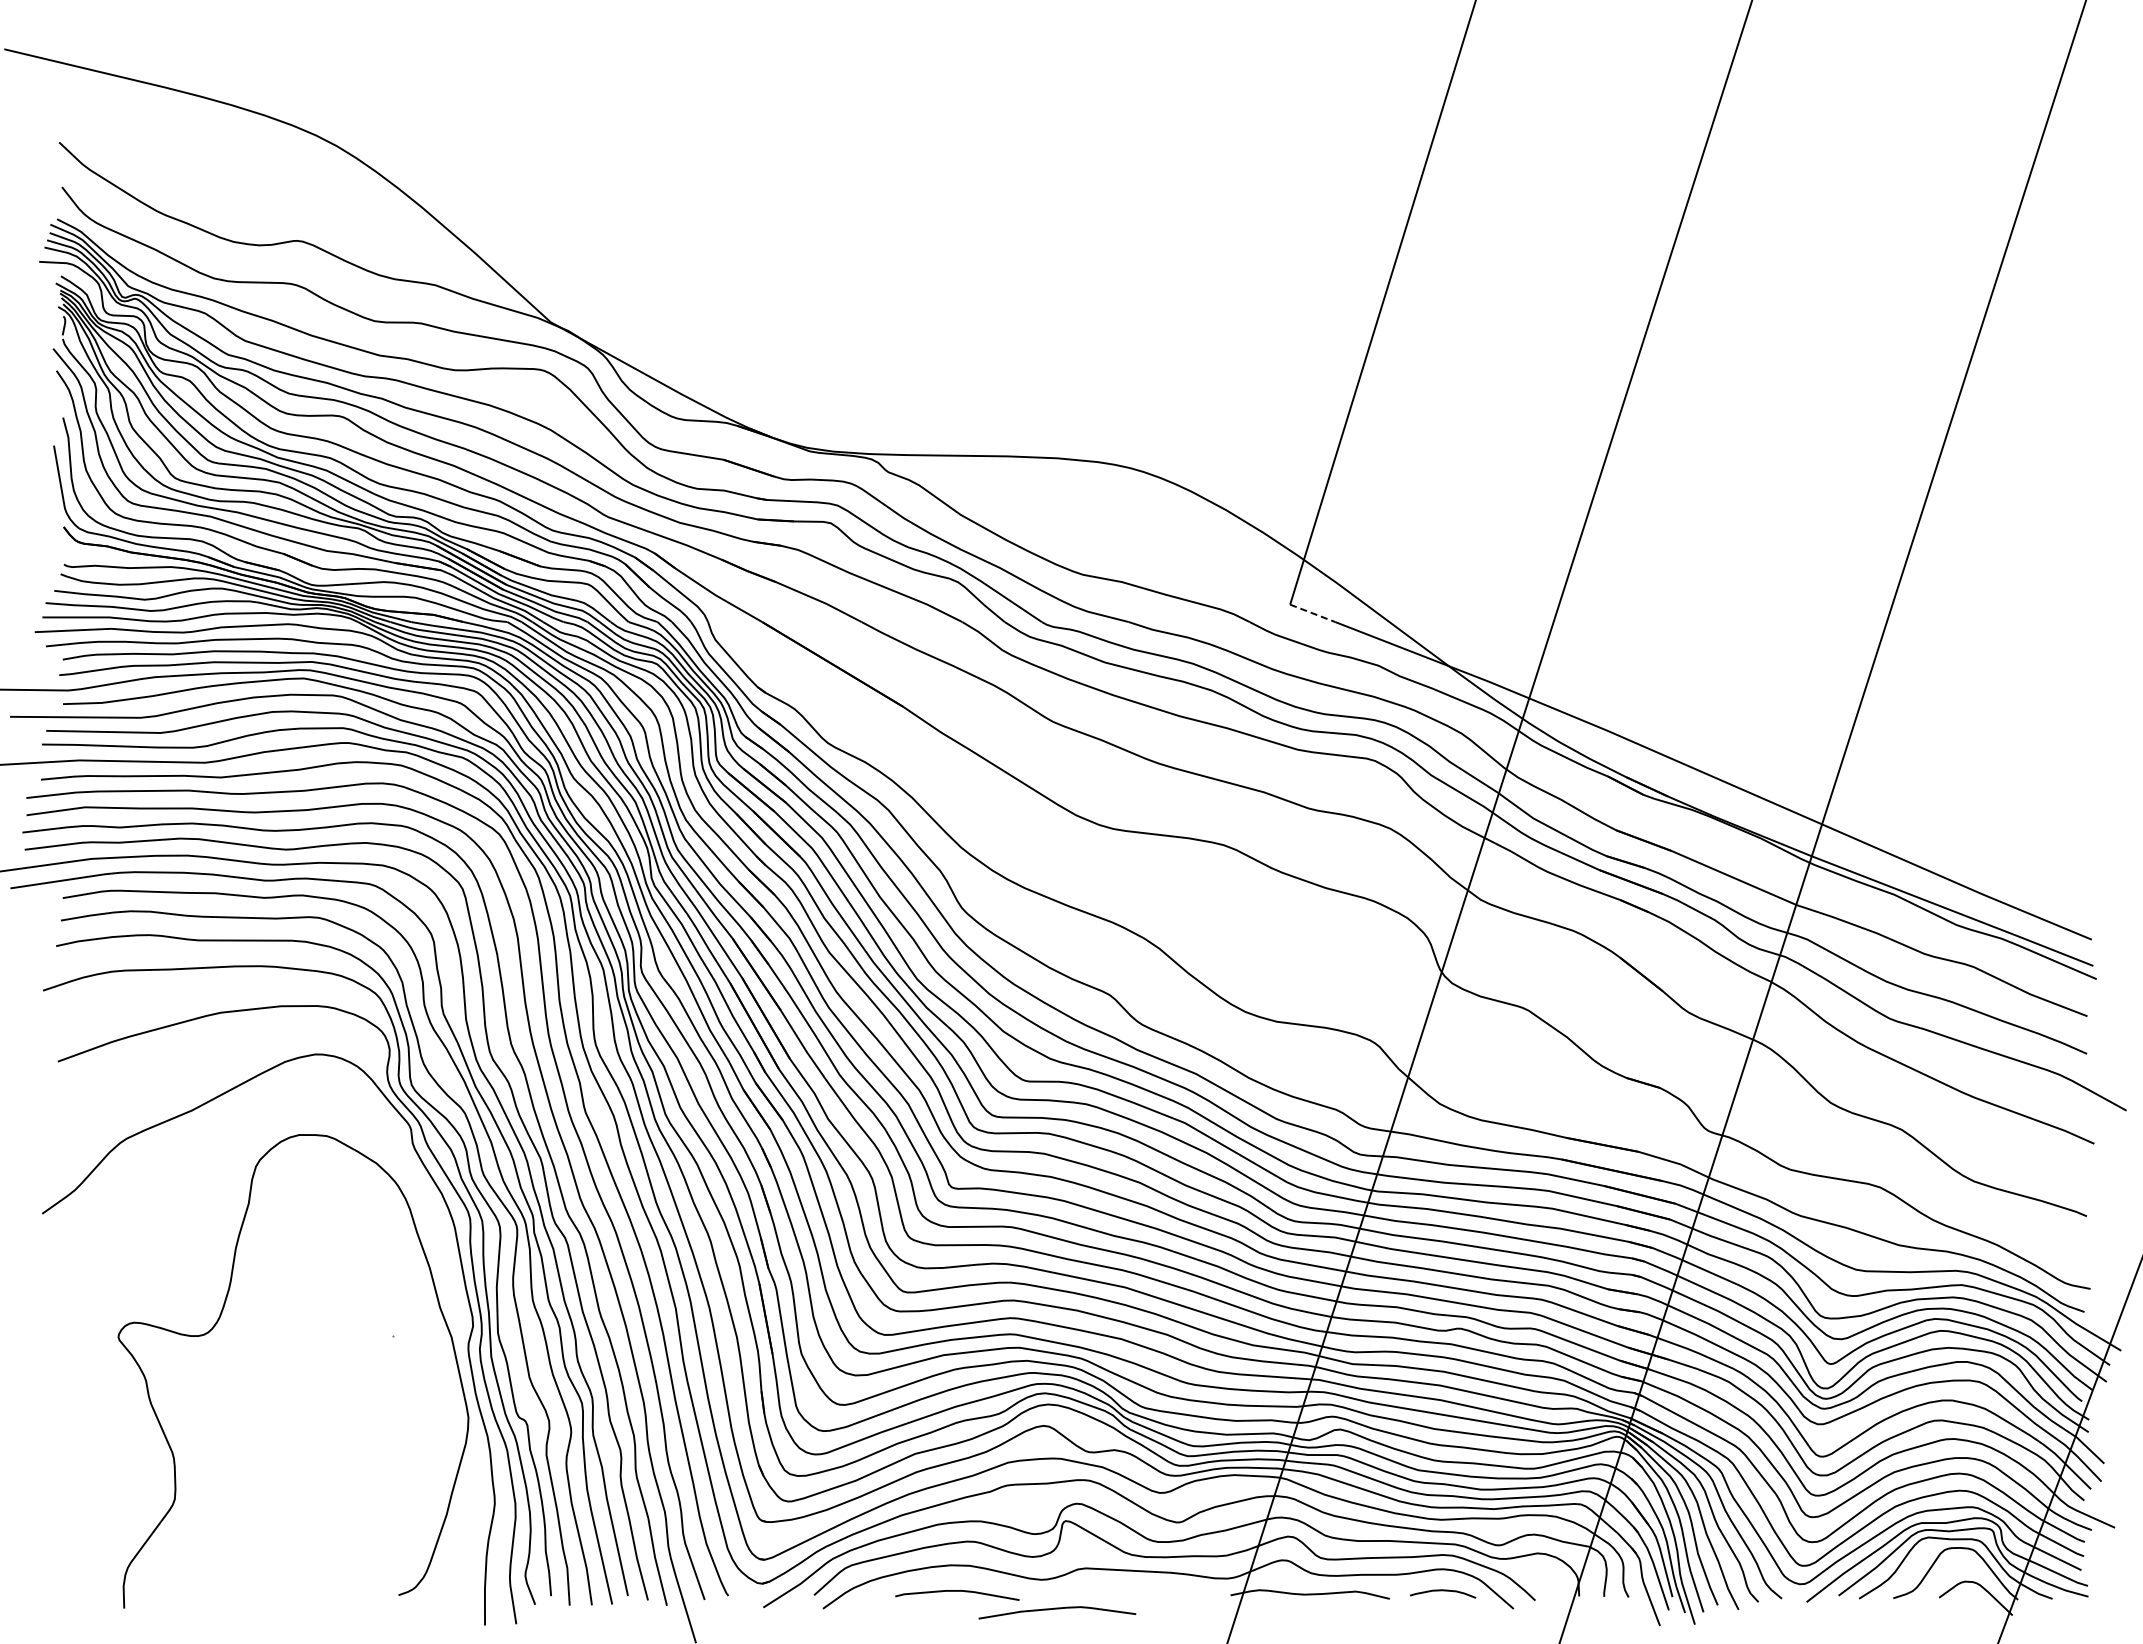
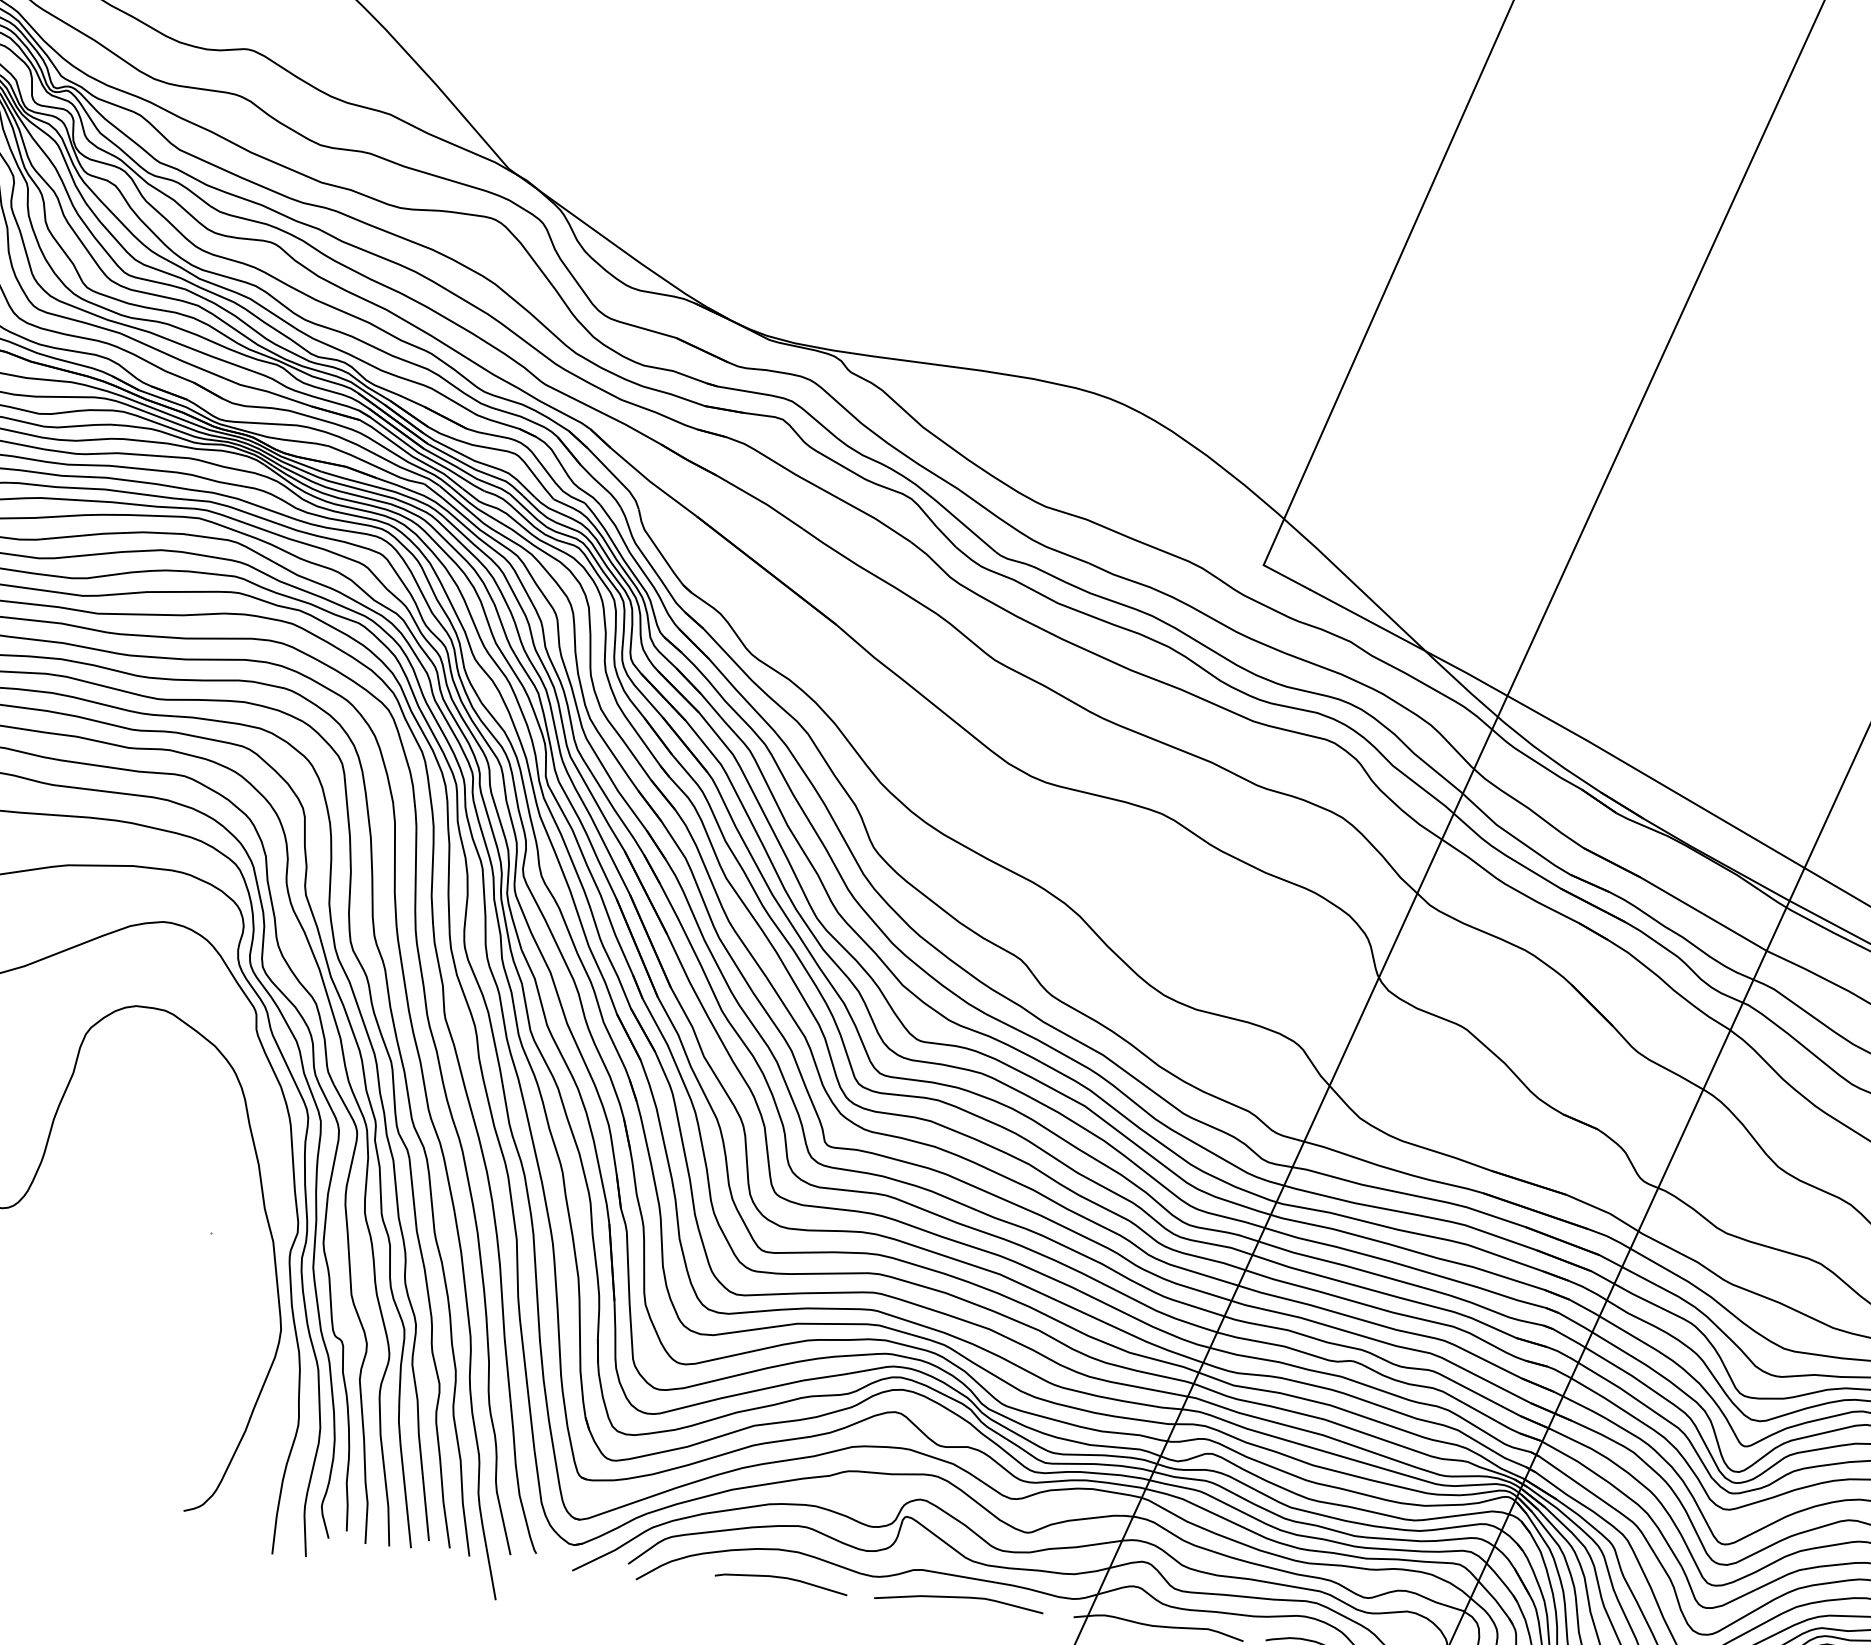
line: (1313, 613) -> (1287, 577), dashed -> solid
curve: (1057, 1609) -> (959, 1598), moved

